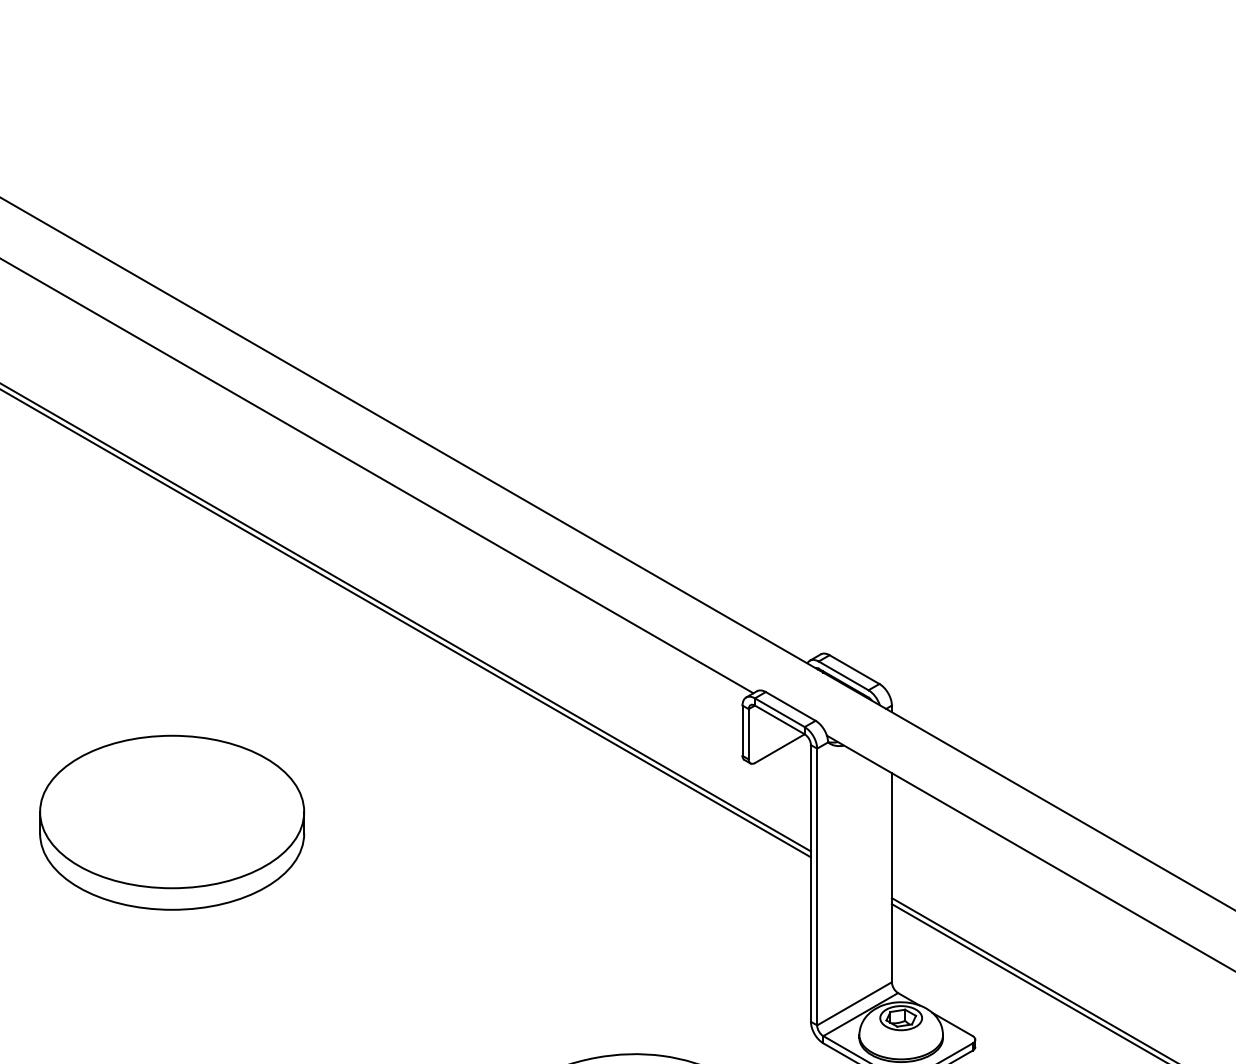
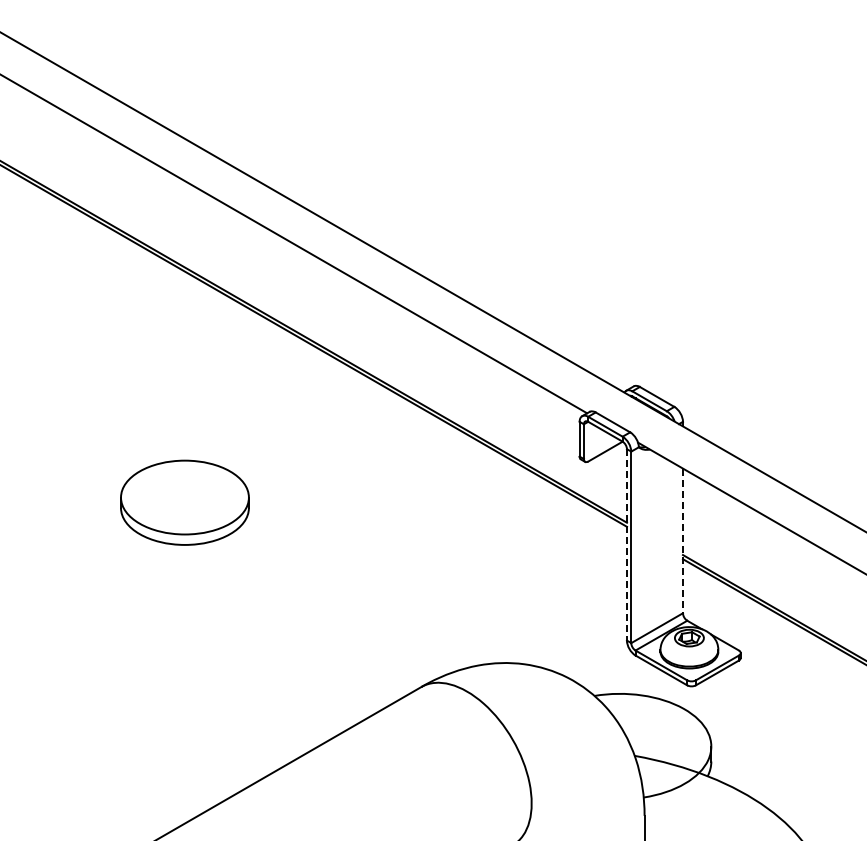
part: (171, 822) -> (184, 502), size x0.7
line: (891, 878) -> (682, 541), solid -> dashed
line: (810, 882) -> (626, 544), solid -> dashed

